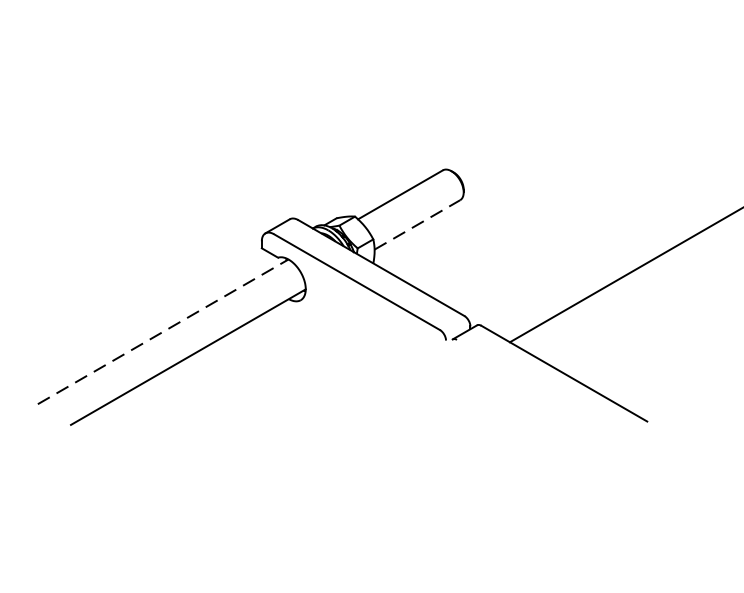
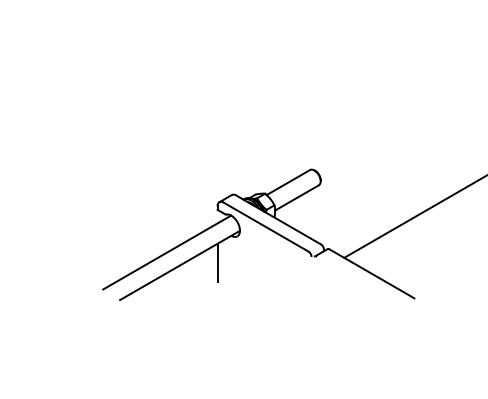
line: (418, 224) -> (297, 197), dashed -> solid
line: (163, 331) -> (167, 252), dashed -> solid
line: (261, 351) -> (217, 262), added

